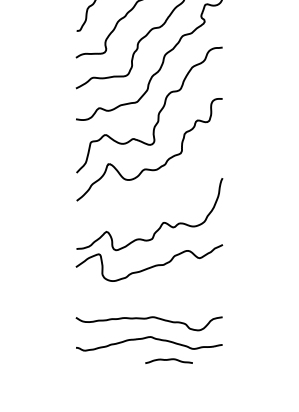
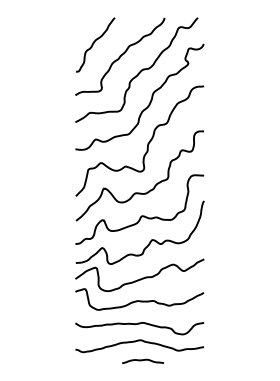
curve: (151, 194) -> (141, 215), added
curve: (149, 291) -> (139, 300), added
curve: (168, 360) -> (142, 360), moved

